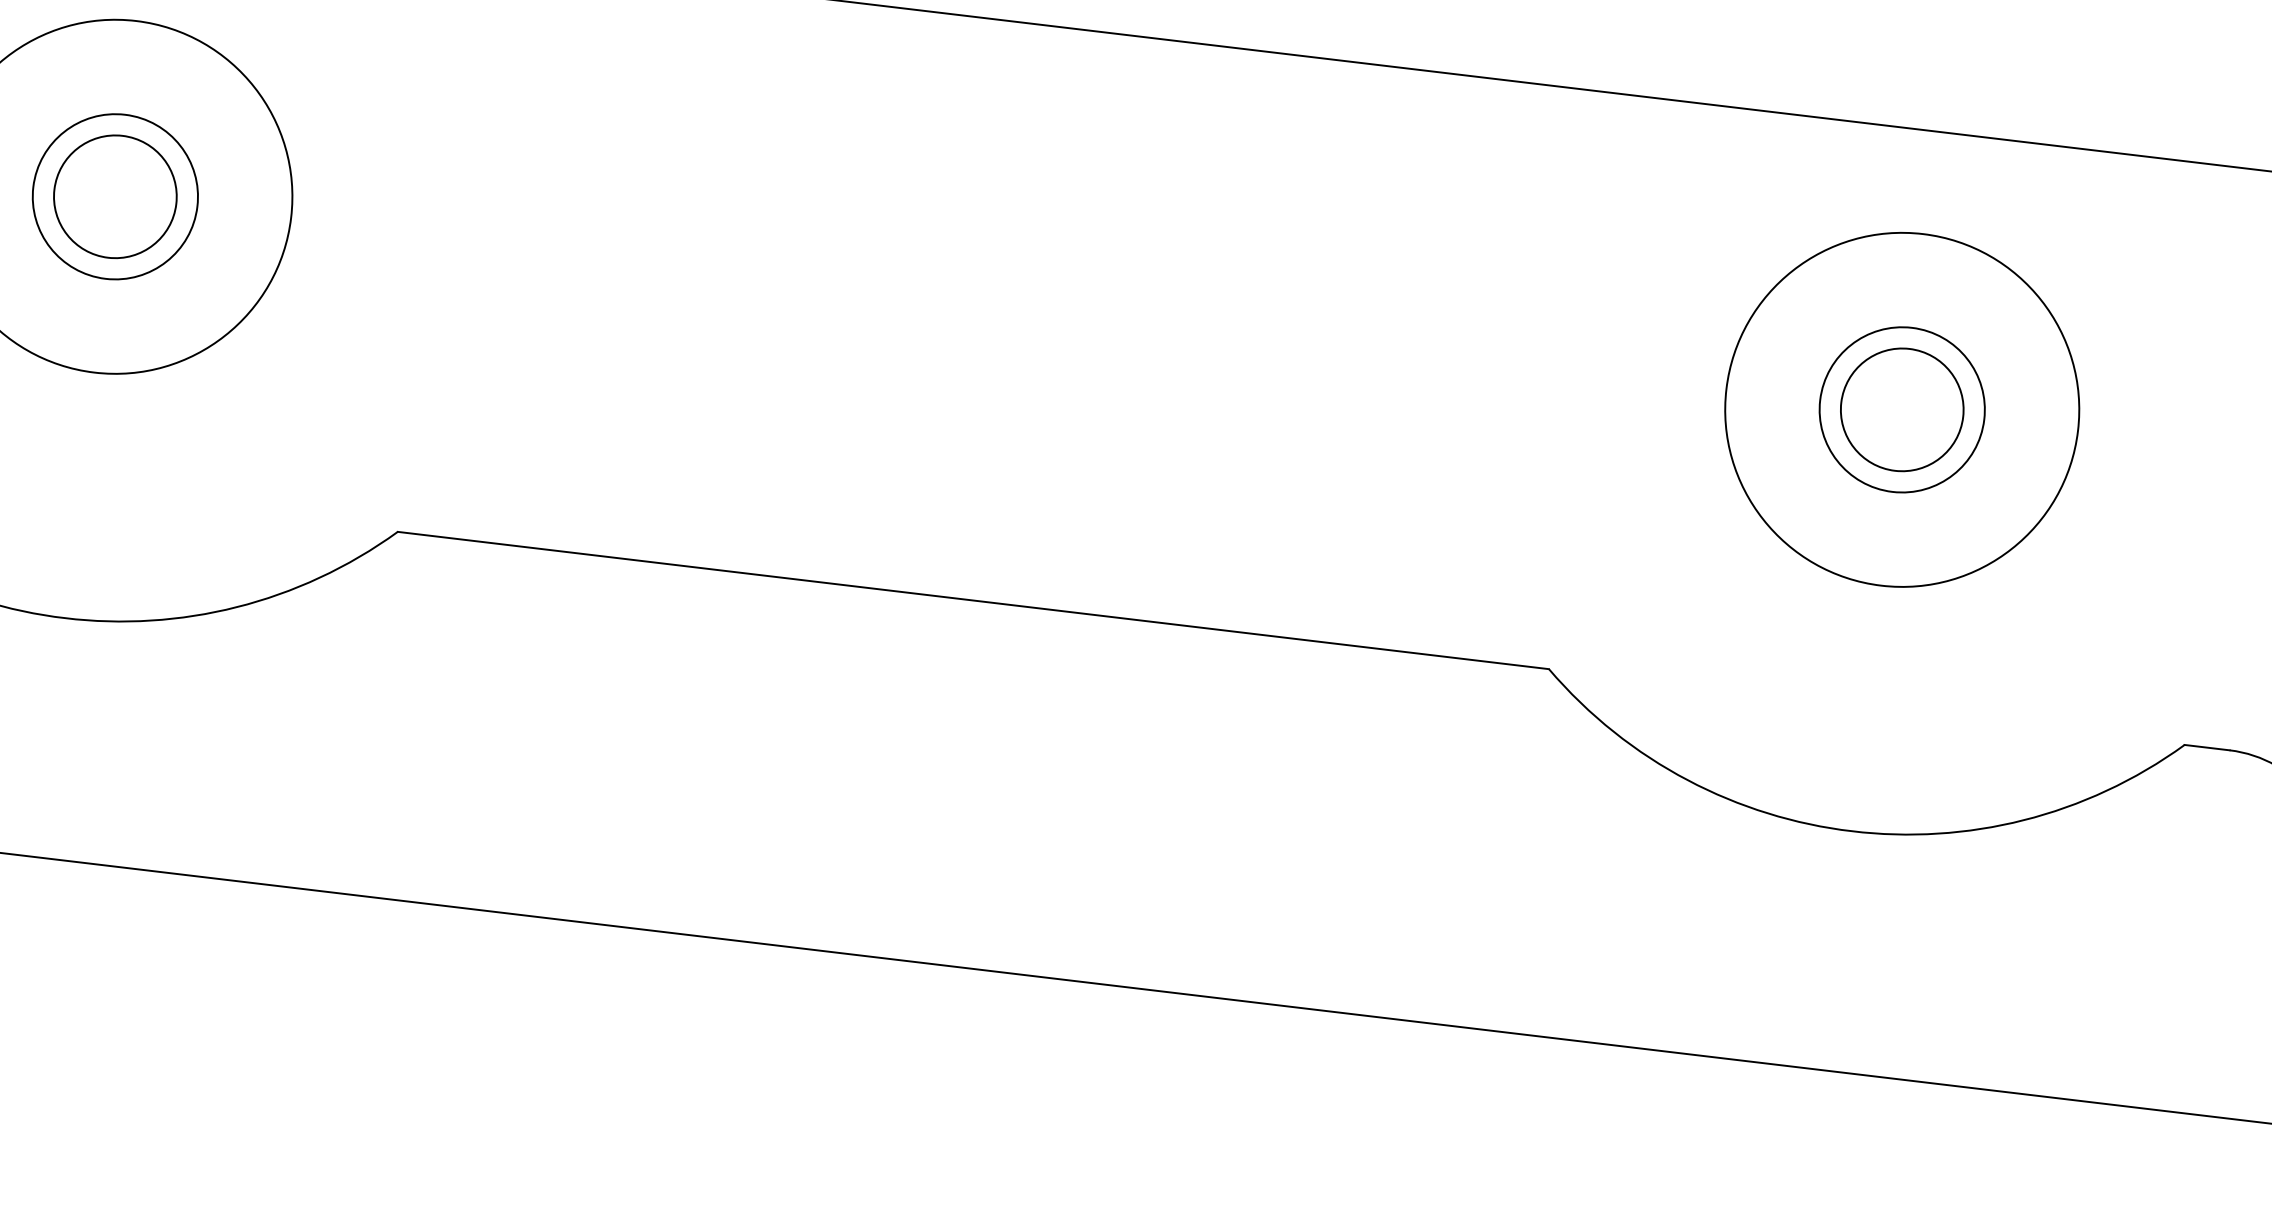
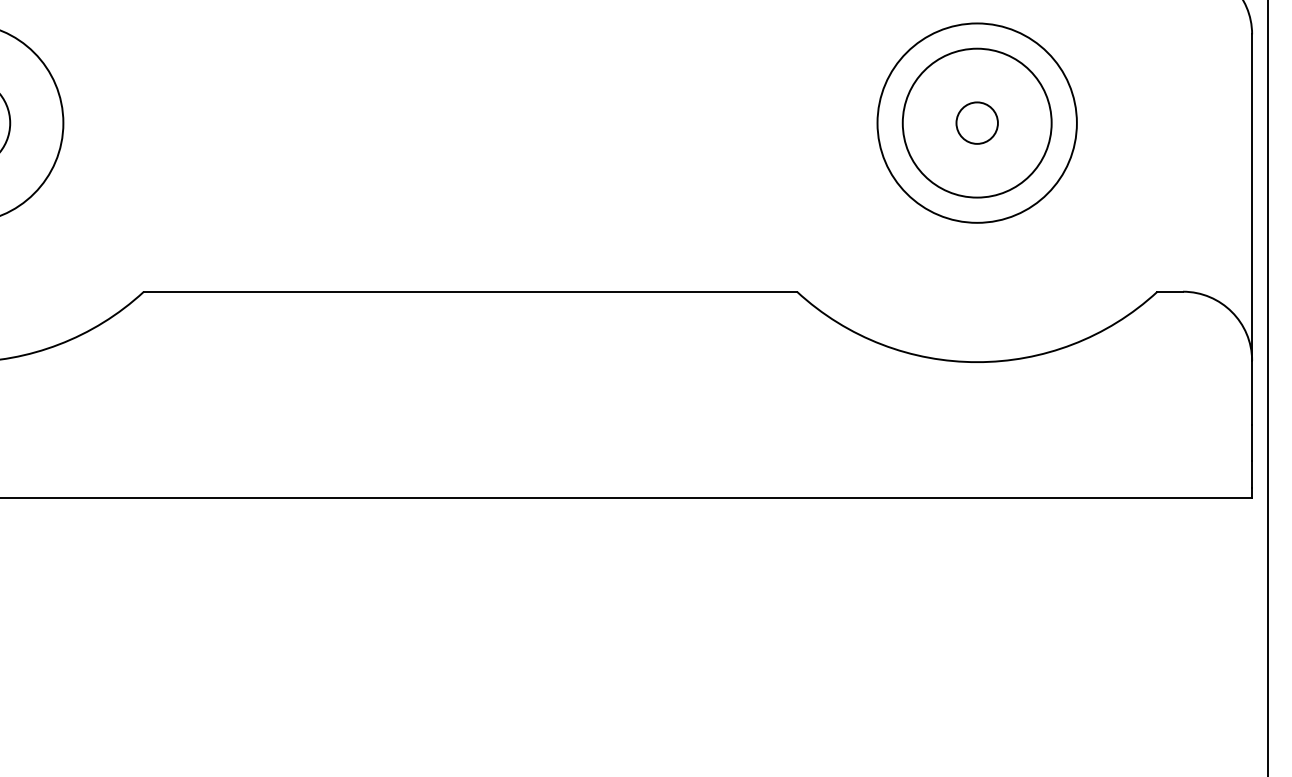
circle: (1901, 408) -> (976, 122), size x0.6
circle: (1901, 408) -> (976, 122), size x1.6

